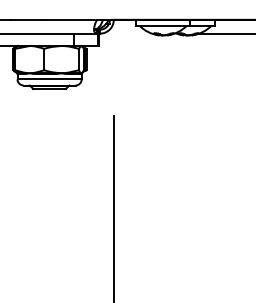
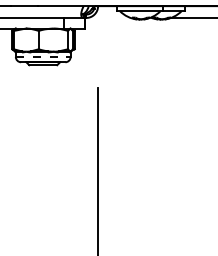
line: (50, 79) -> (44, 57), solid -> dashed

